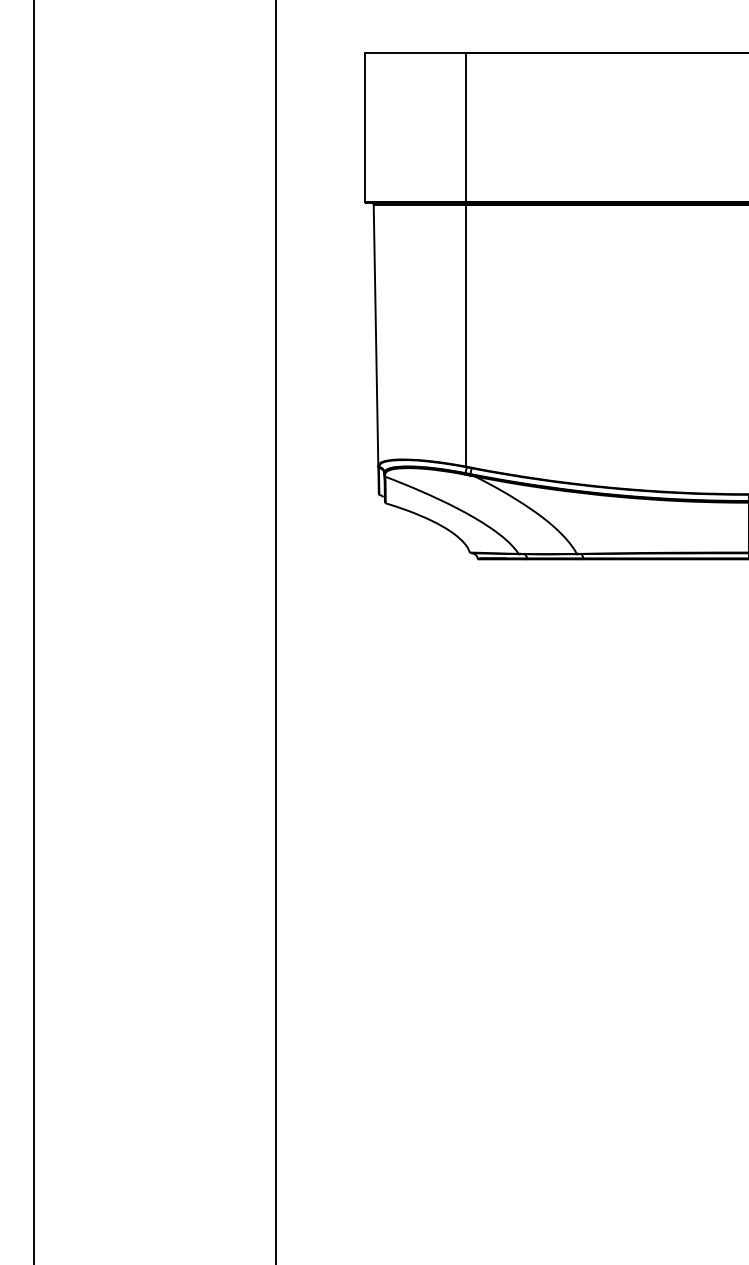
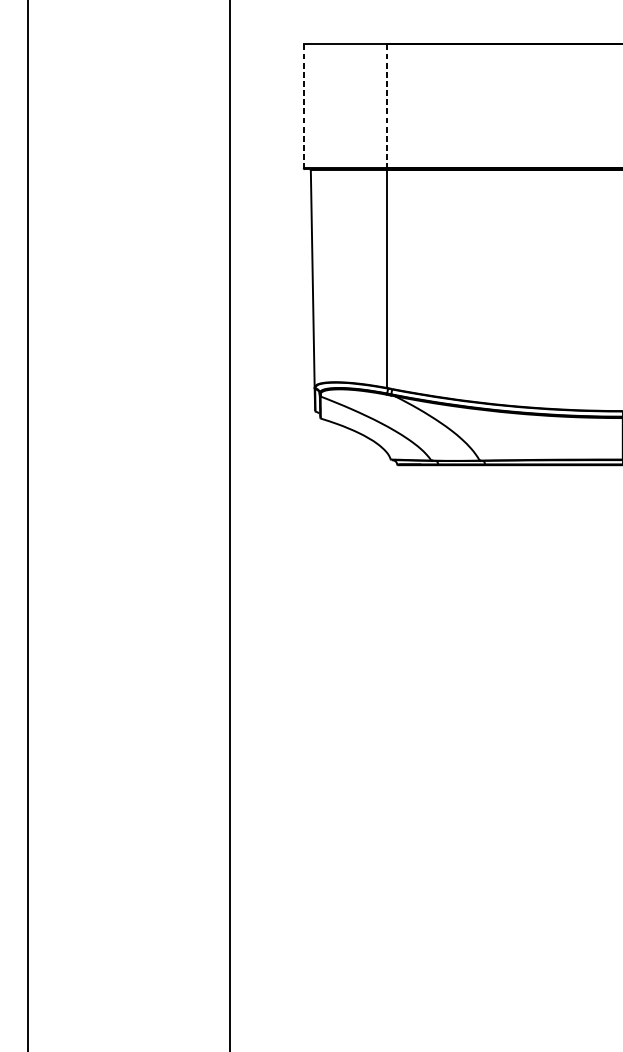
line: (365, 128) -> (304, 107), solid -> dashed
line: (465, 128) -> (387, 107), solid -> dashed

